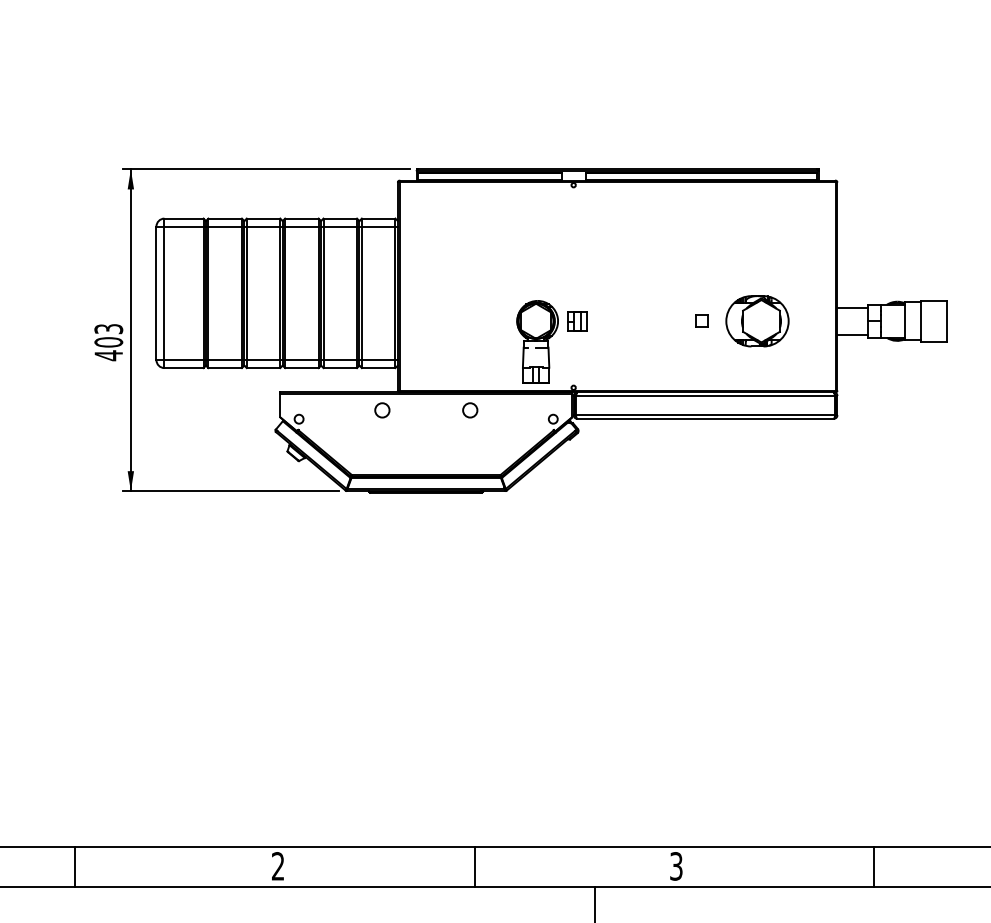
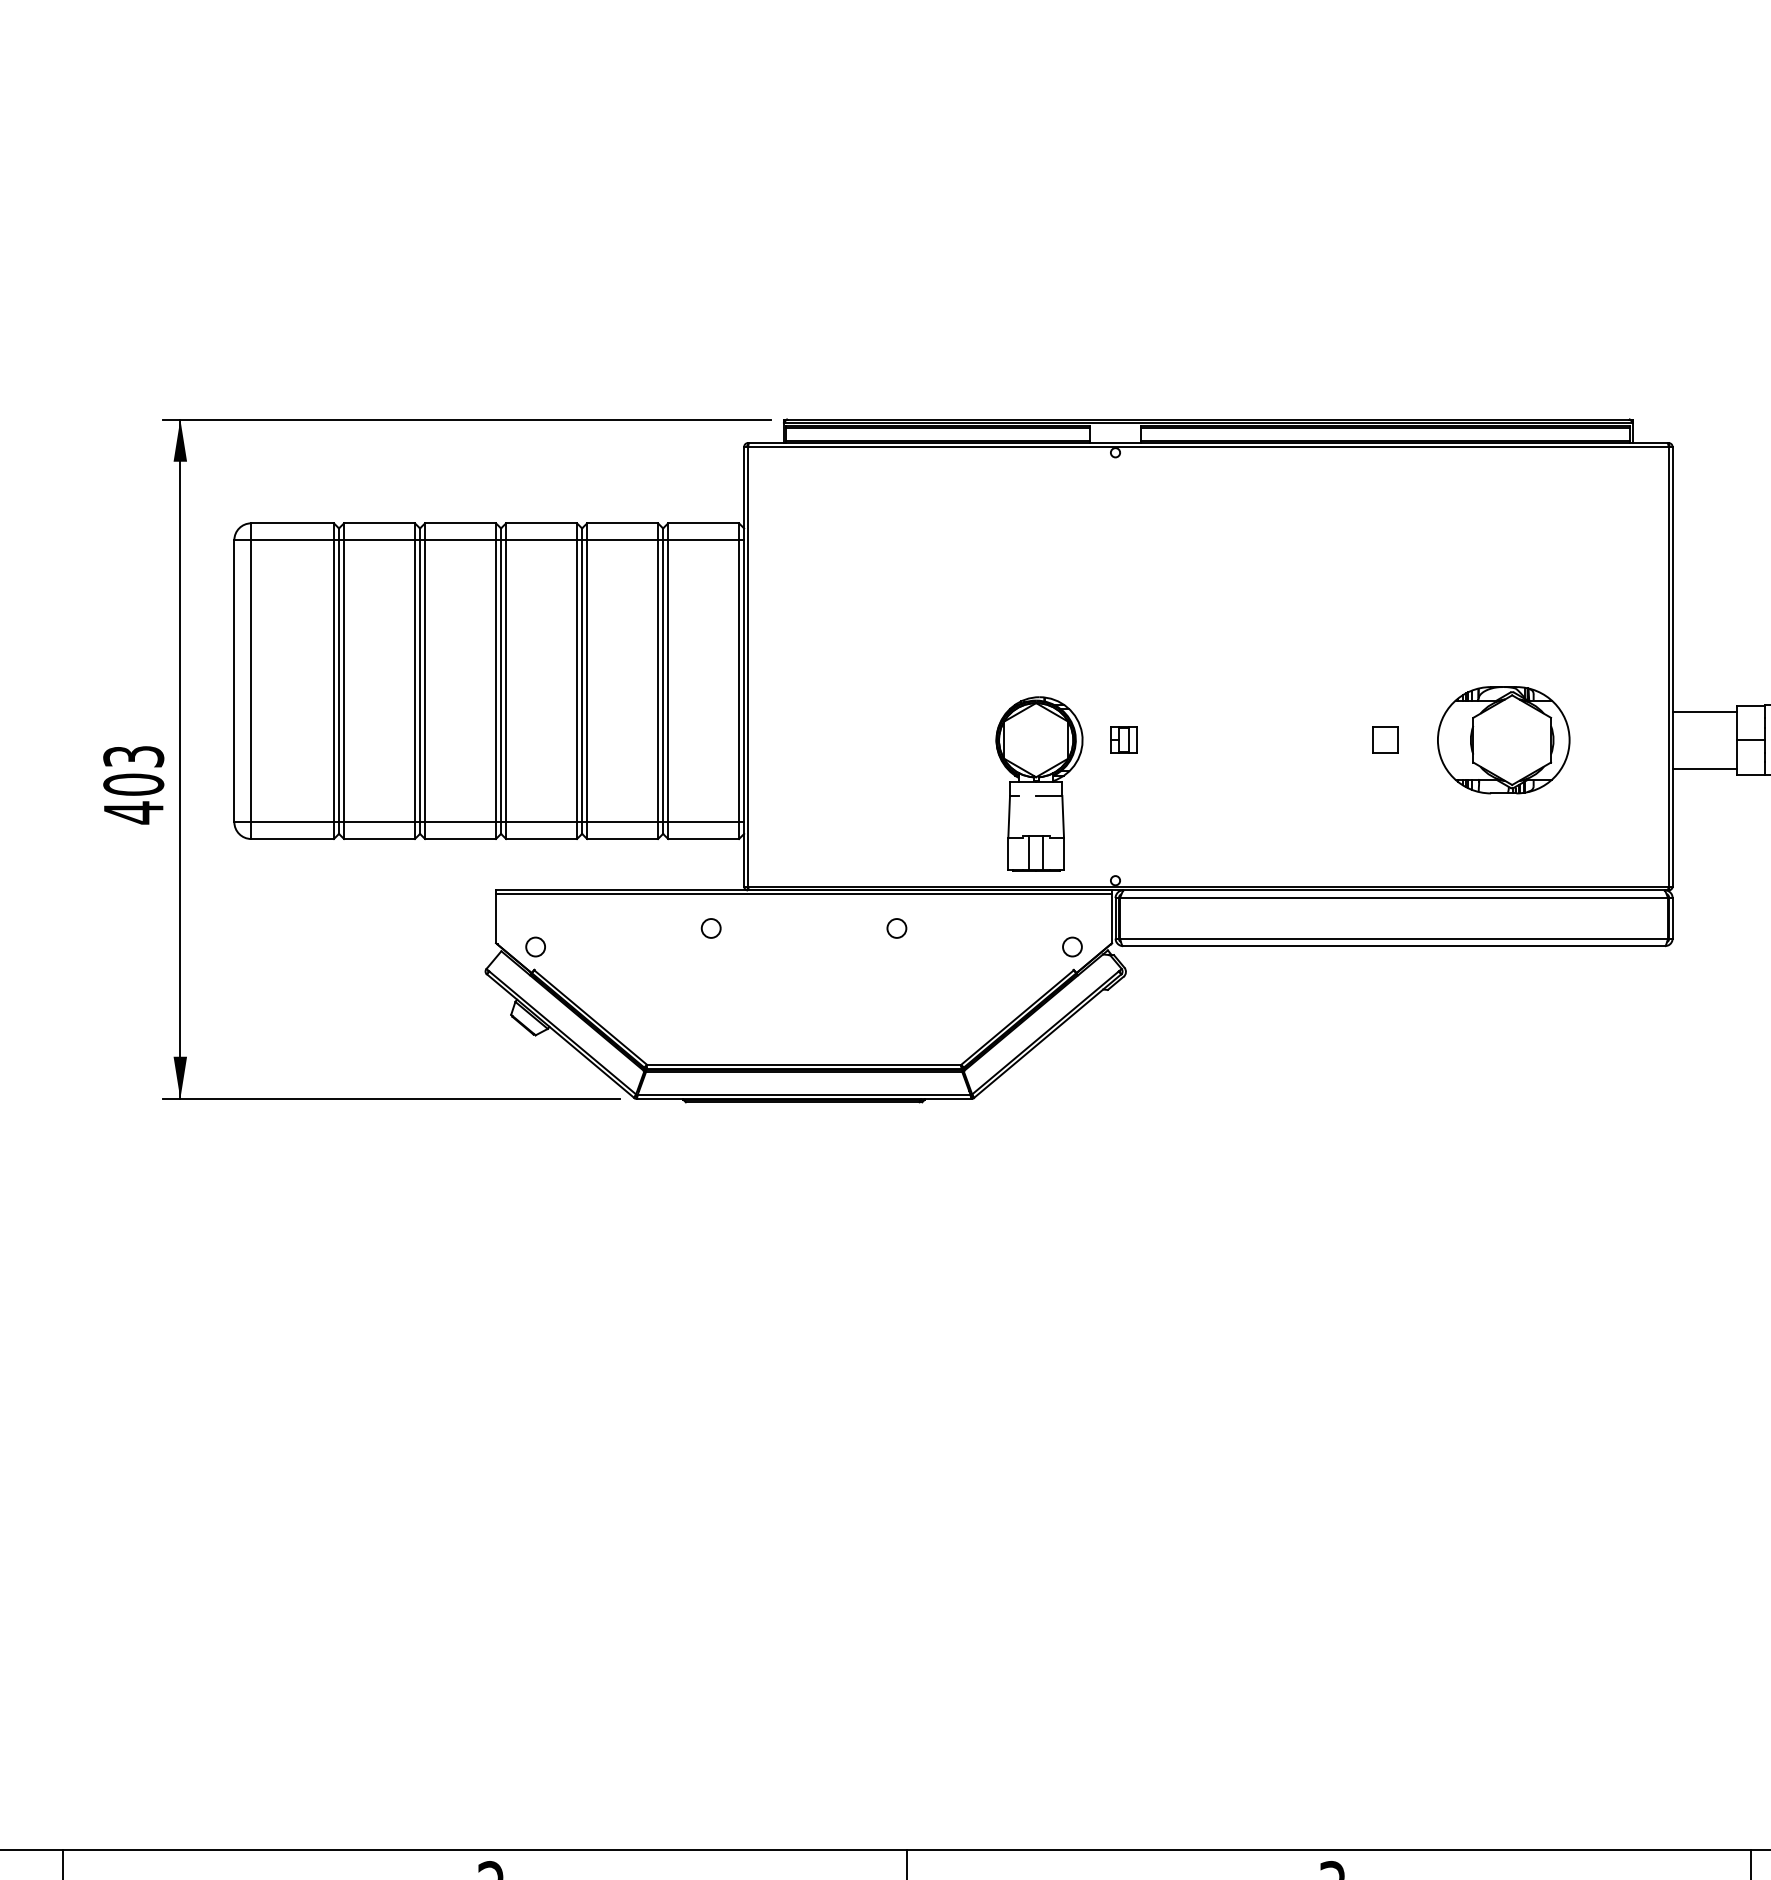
part: (577, 320) -> (1123, 738), size x0.62
circle: (381, 410) -> (709, 928), size x0.62
circle: (469, 410) -> (895, 928), size x0.62

